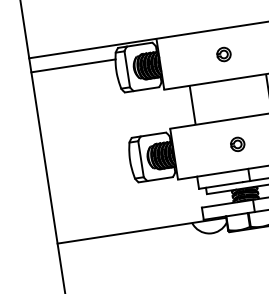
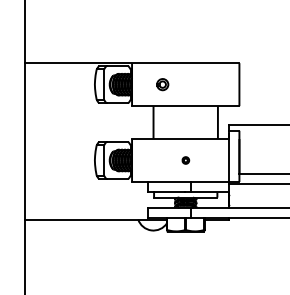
part: (223, 54) -> (162, 84), moved
line: (72, 66) -> (59, 75), removed
part: (237, 144) -> (185, 160), size x0.6

